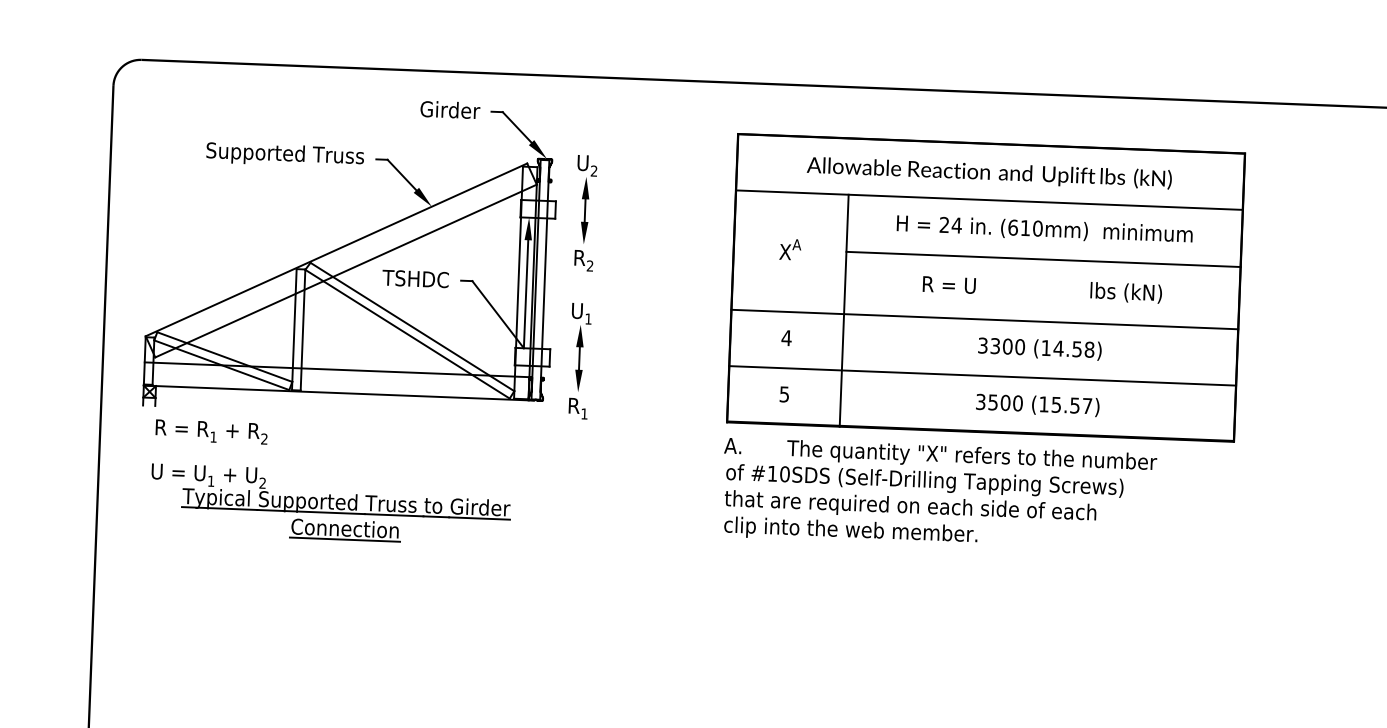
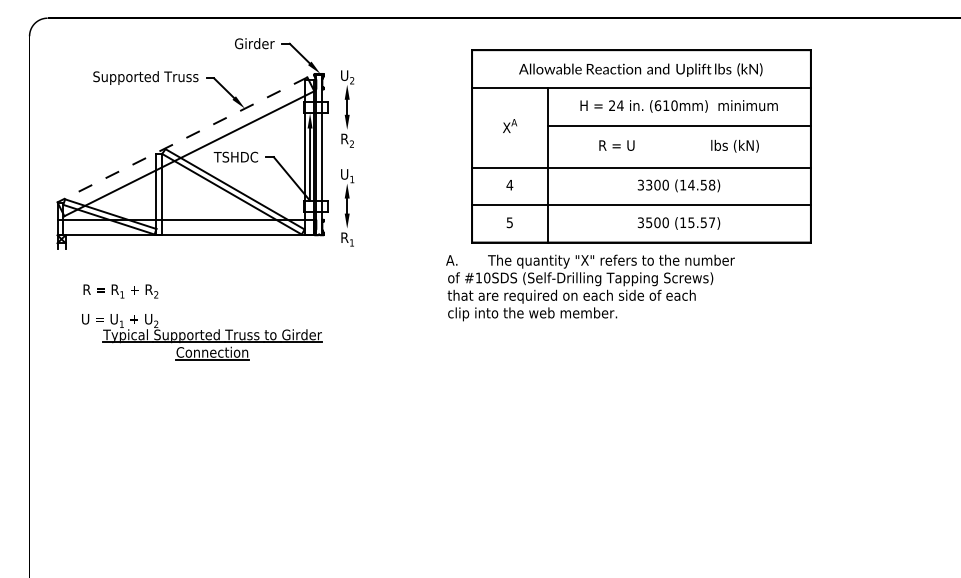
line: (336, 249) -> (182, 139), solid -> dashed
part: (986, 287) -> (641, 146), moved
part: (330, 495) -> (201, 330), moved

